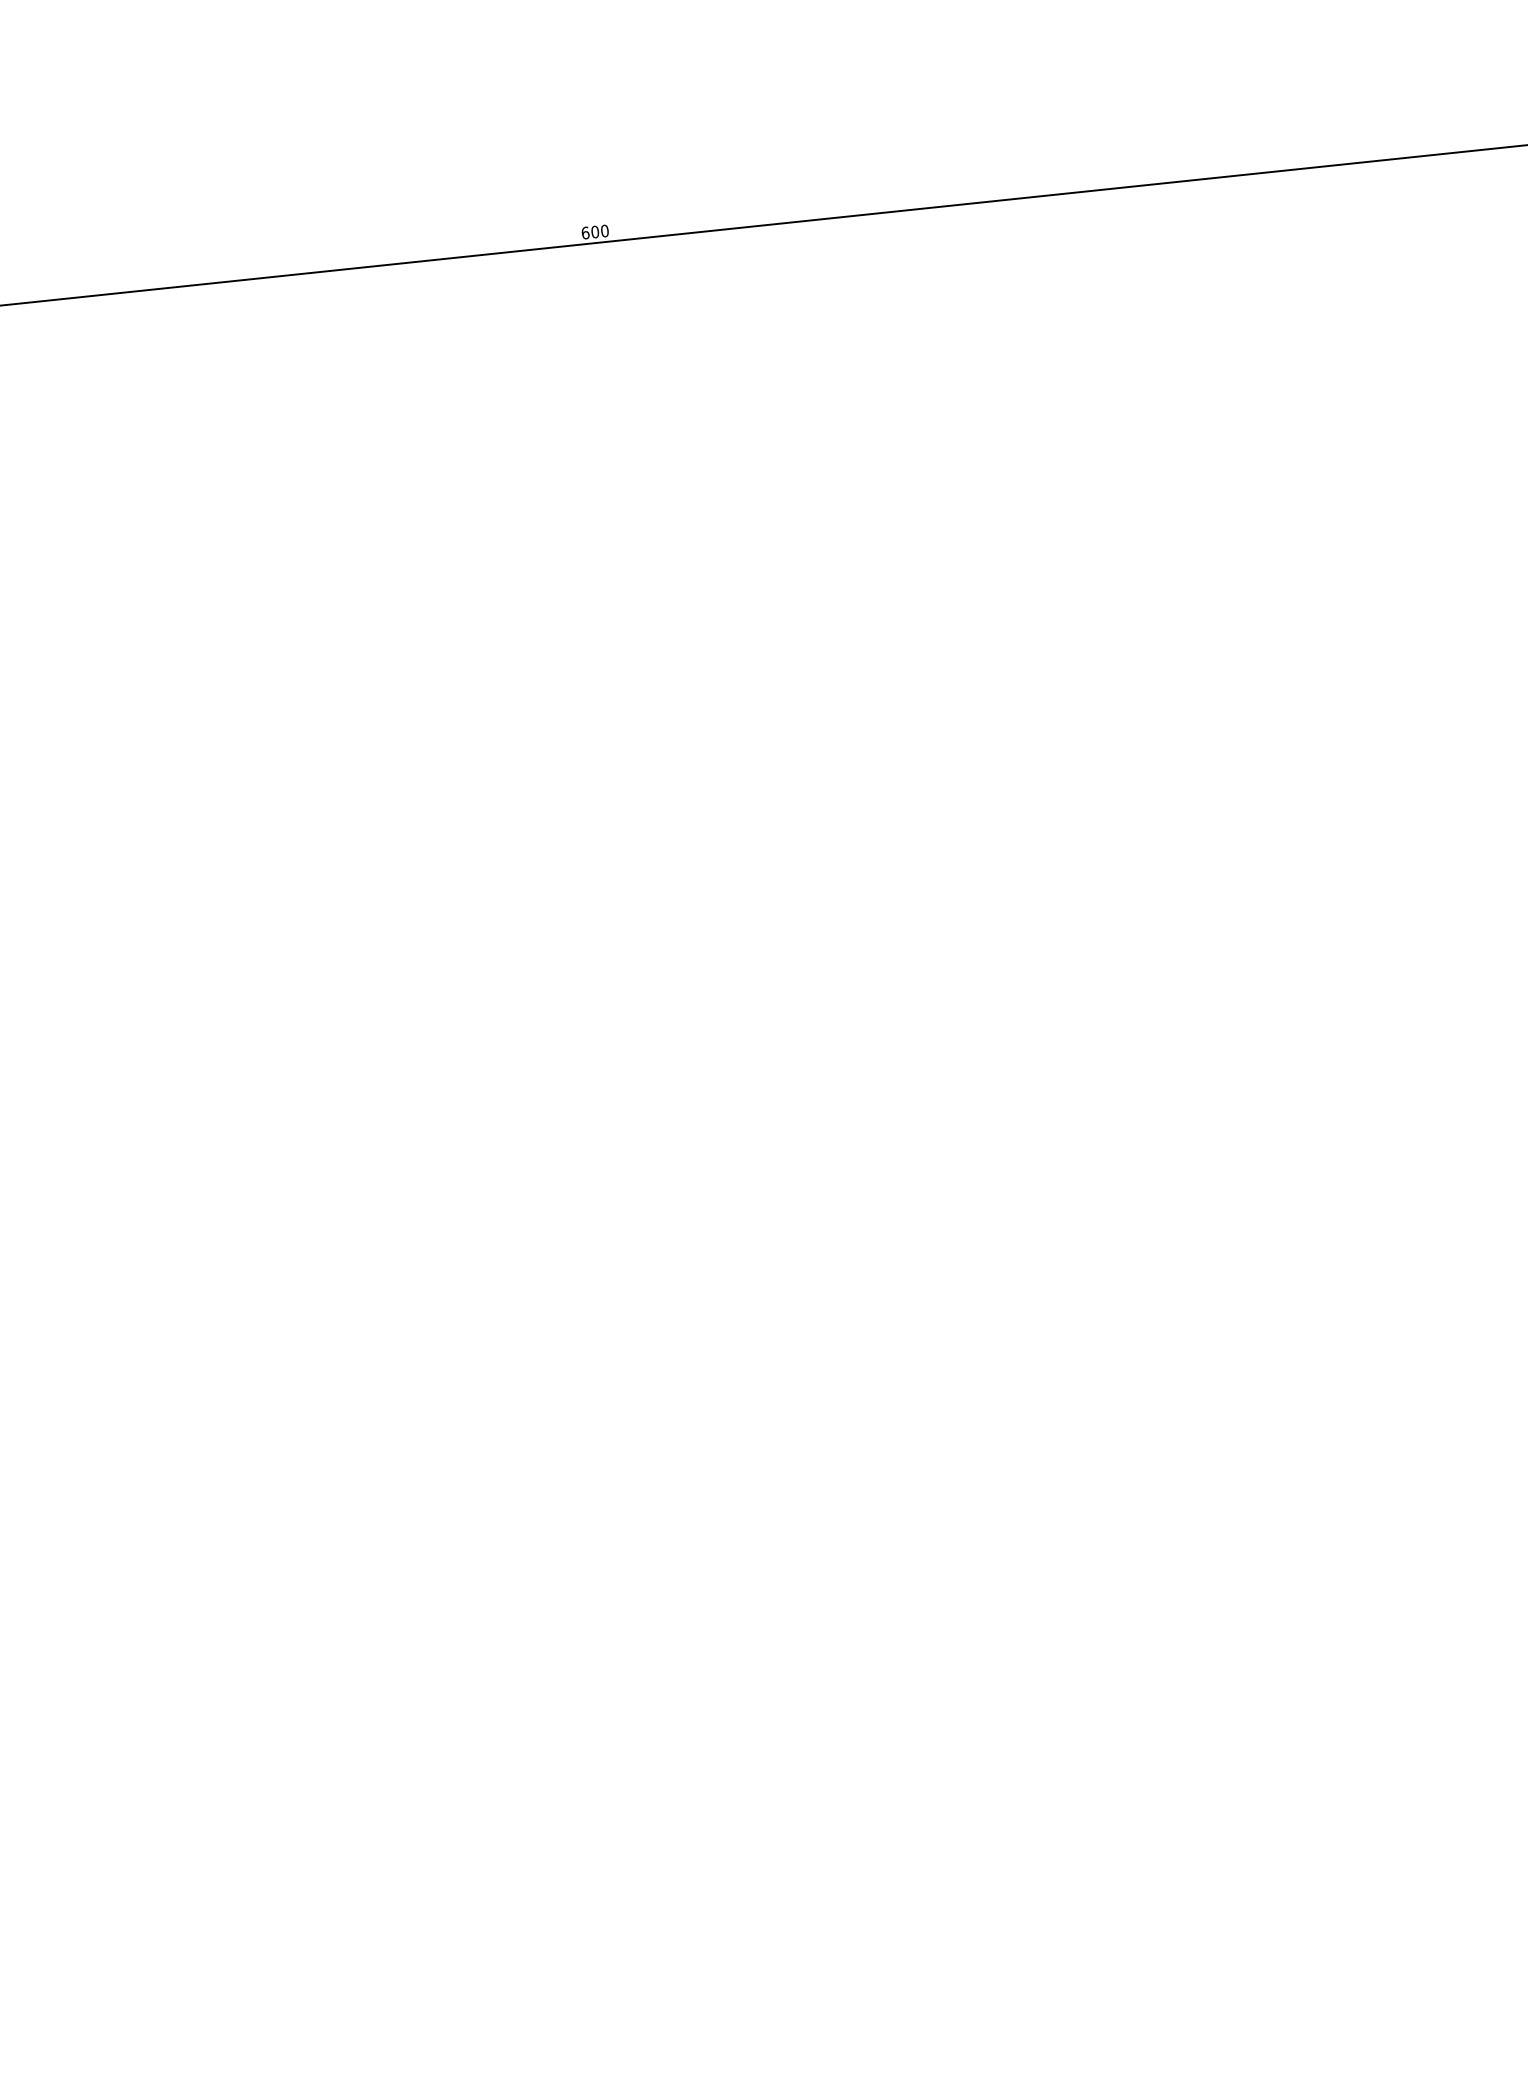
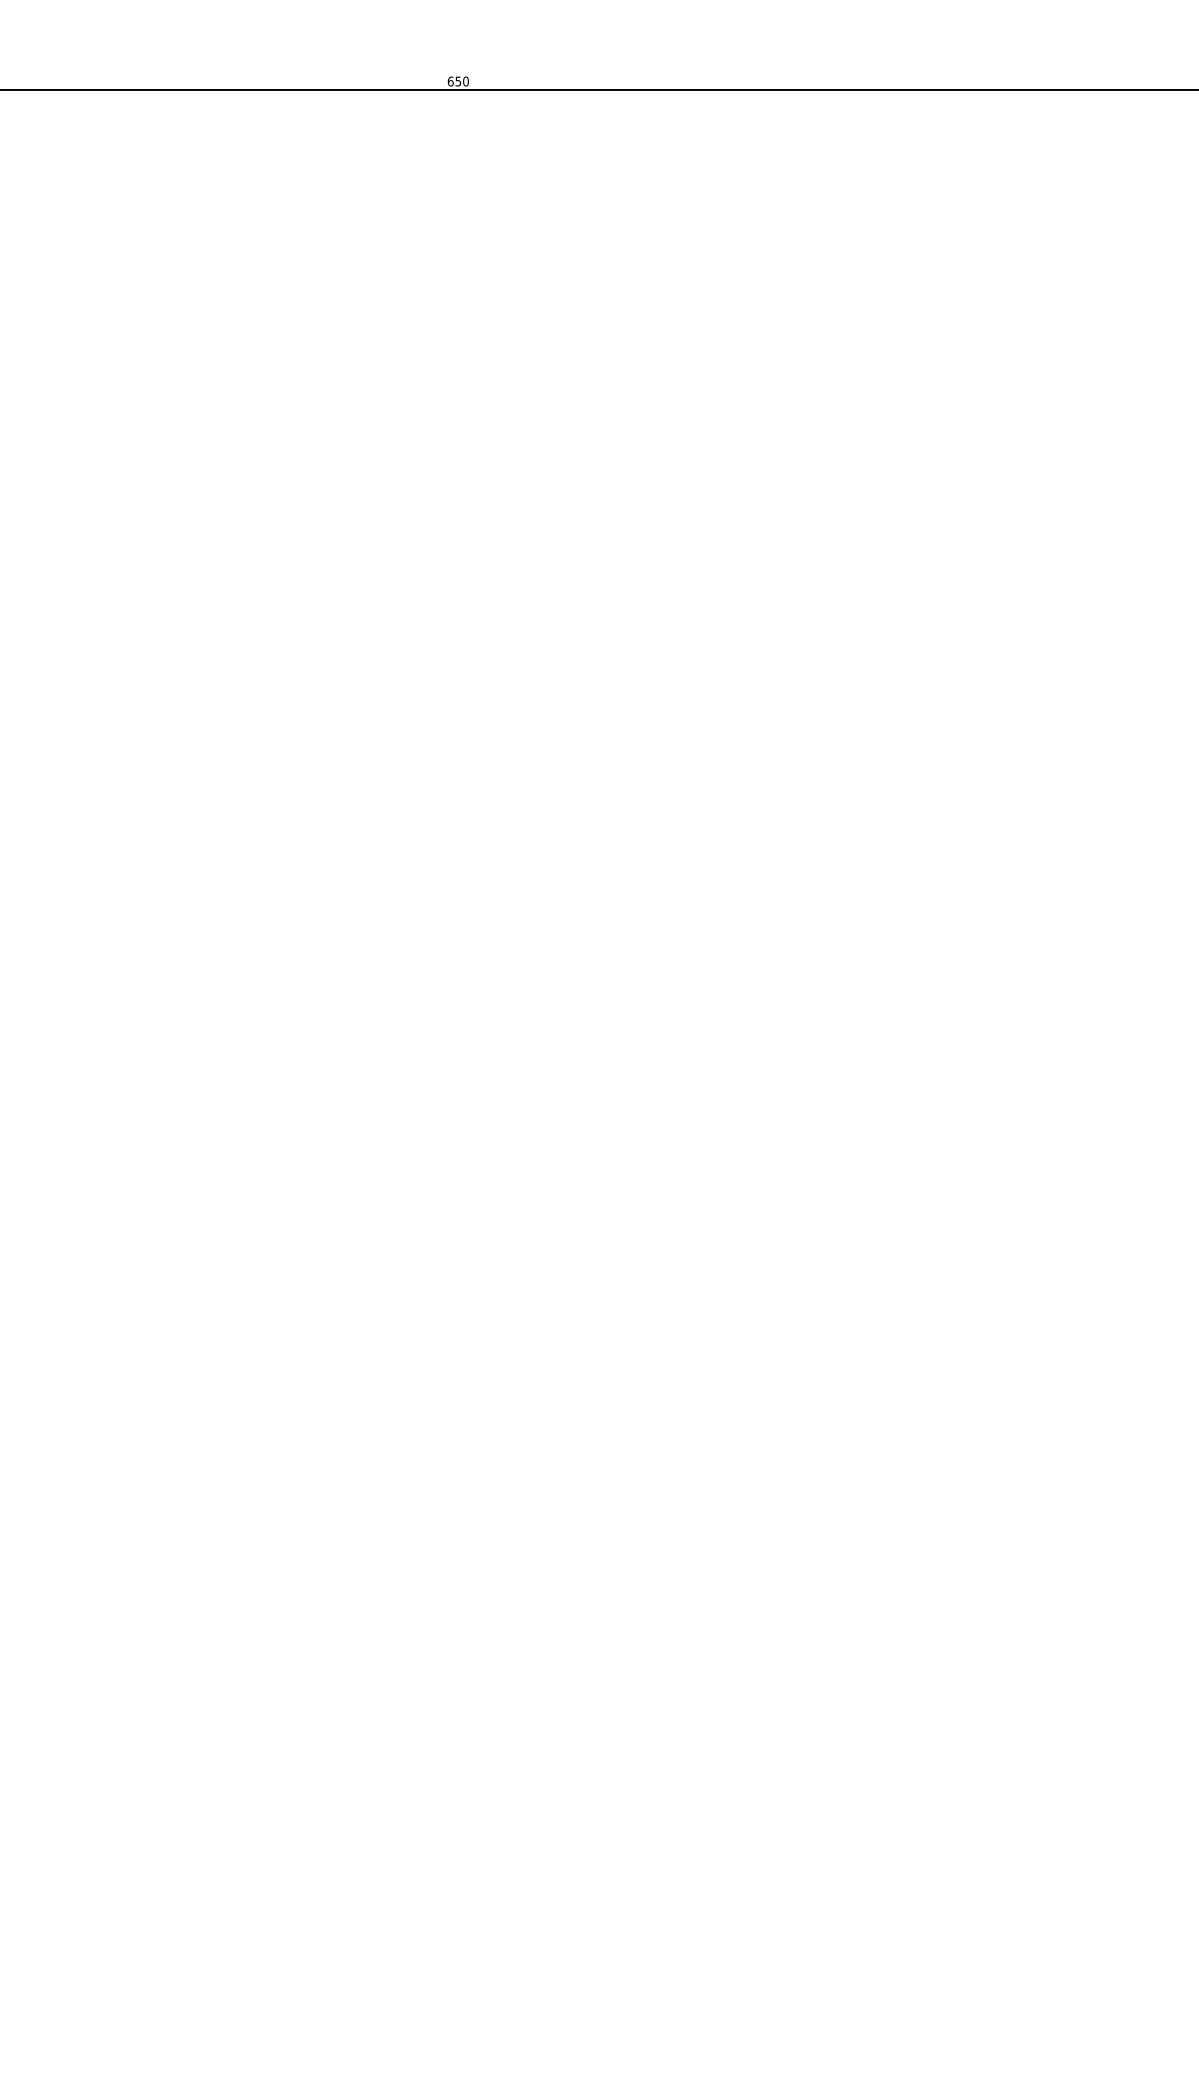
text: (595, 231) -> (458, 81), 600 -> 650

